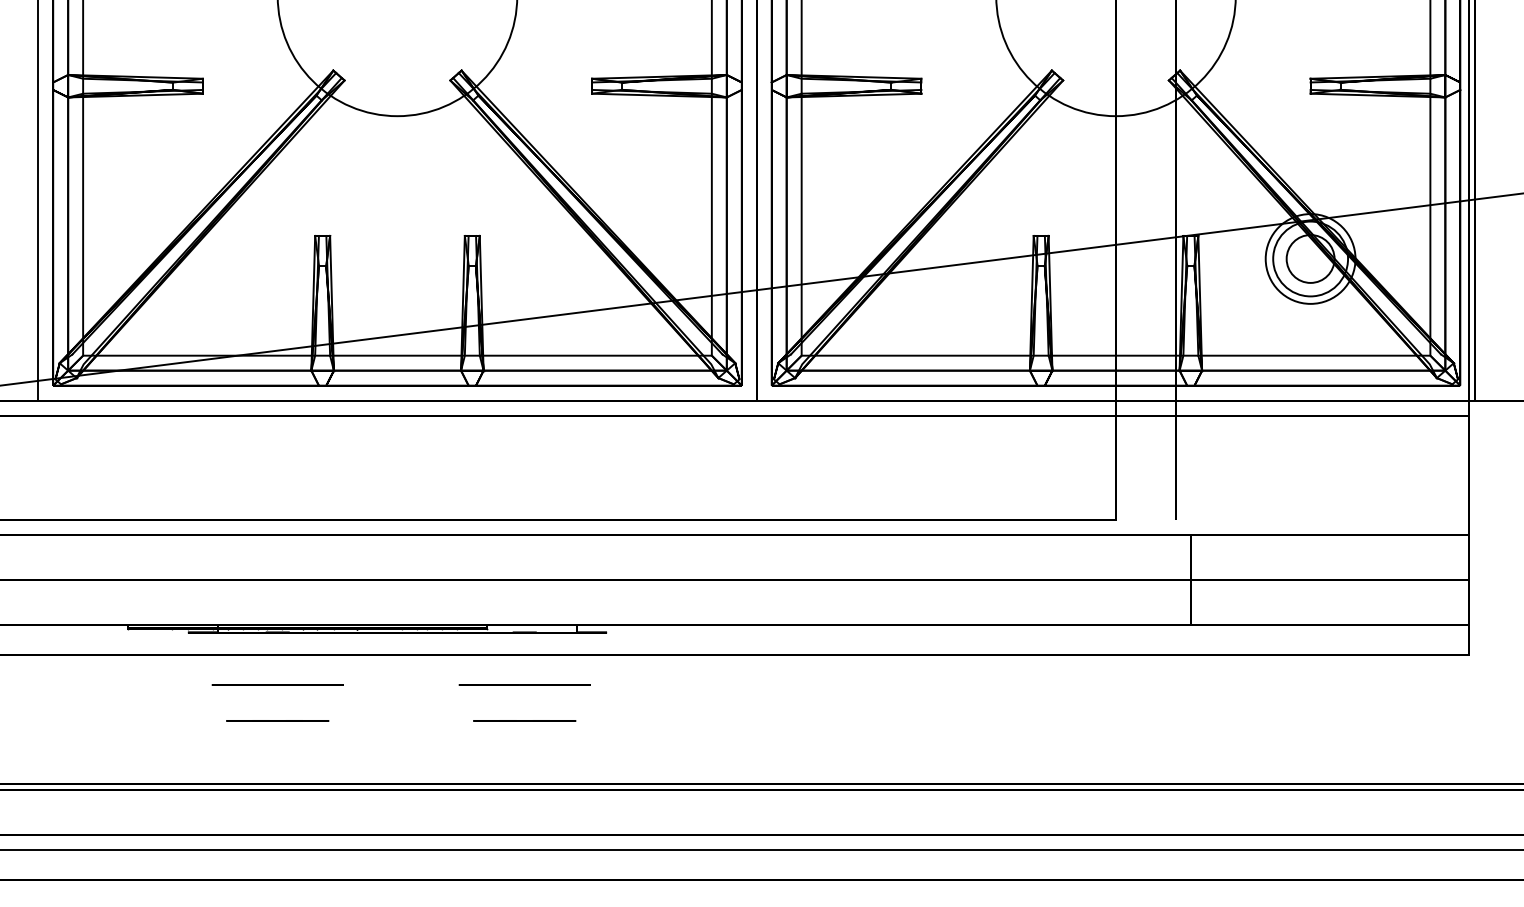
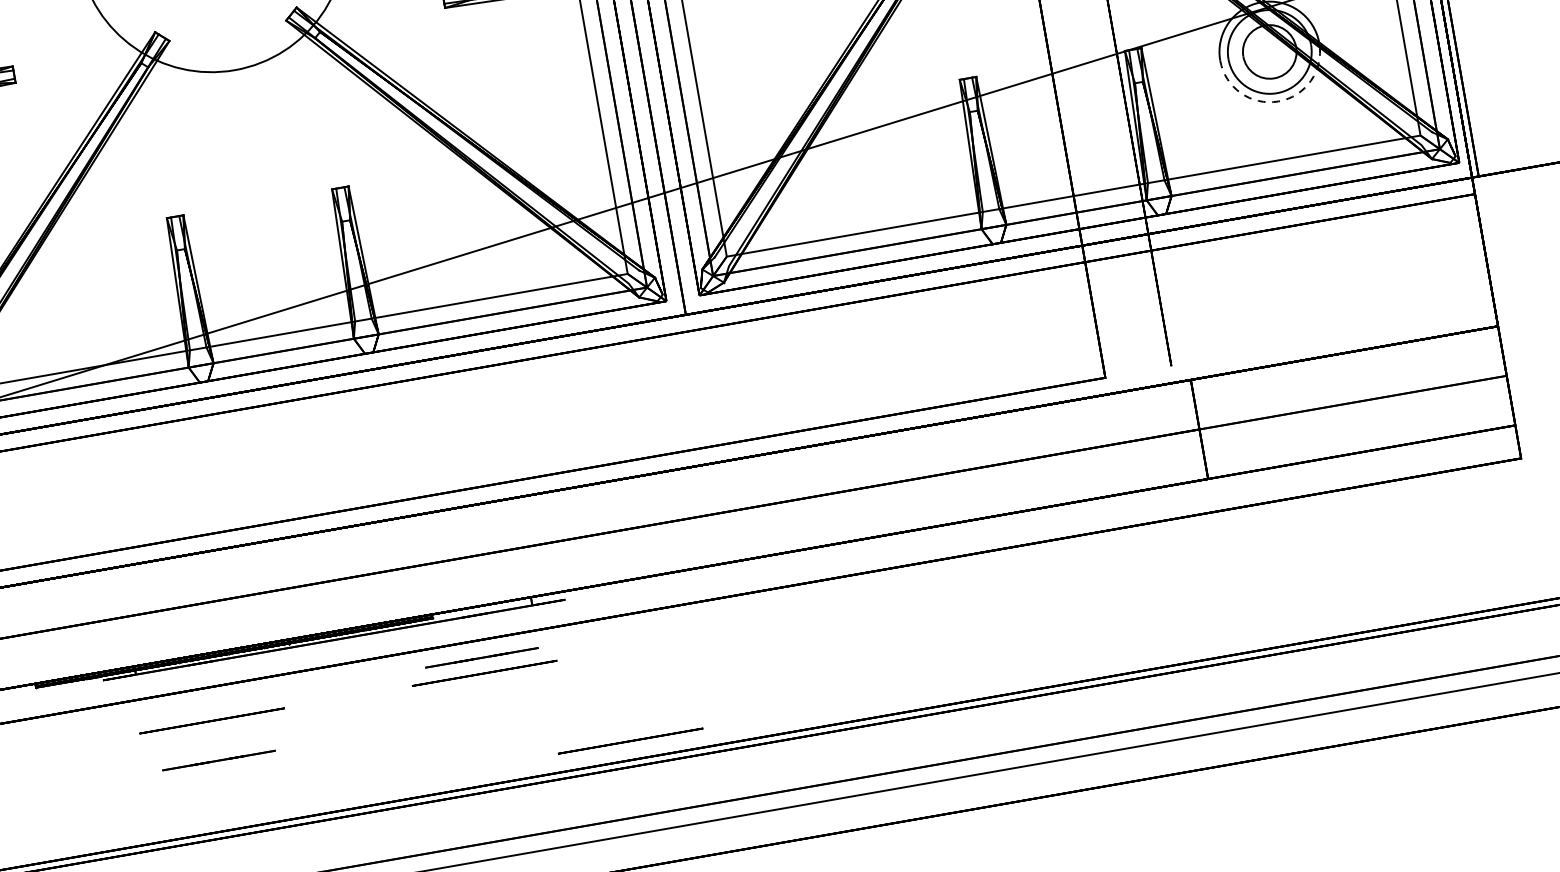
arc: (1310, 303) -> (1278, 101), solid -> dashed
line: (524, 720) -> (481, 657), moved
circle: (642, 766) -> (630, 740), added

